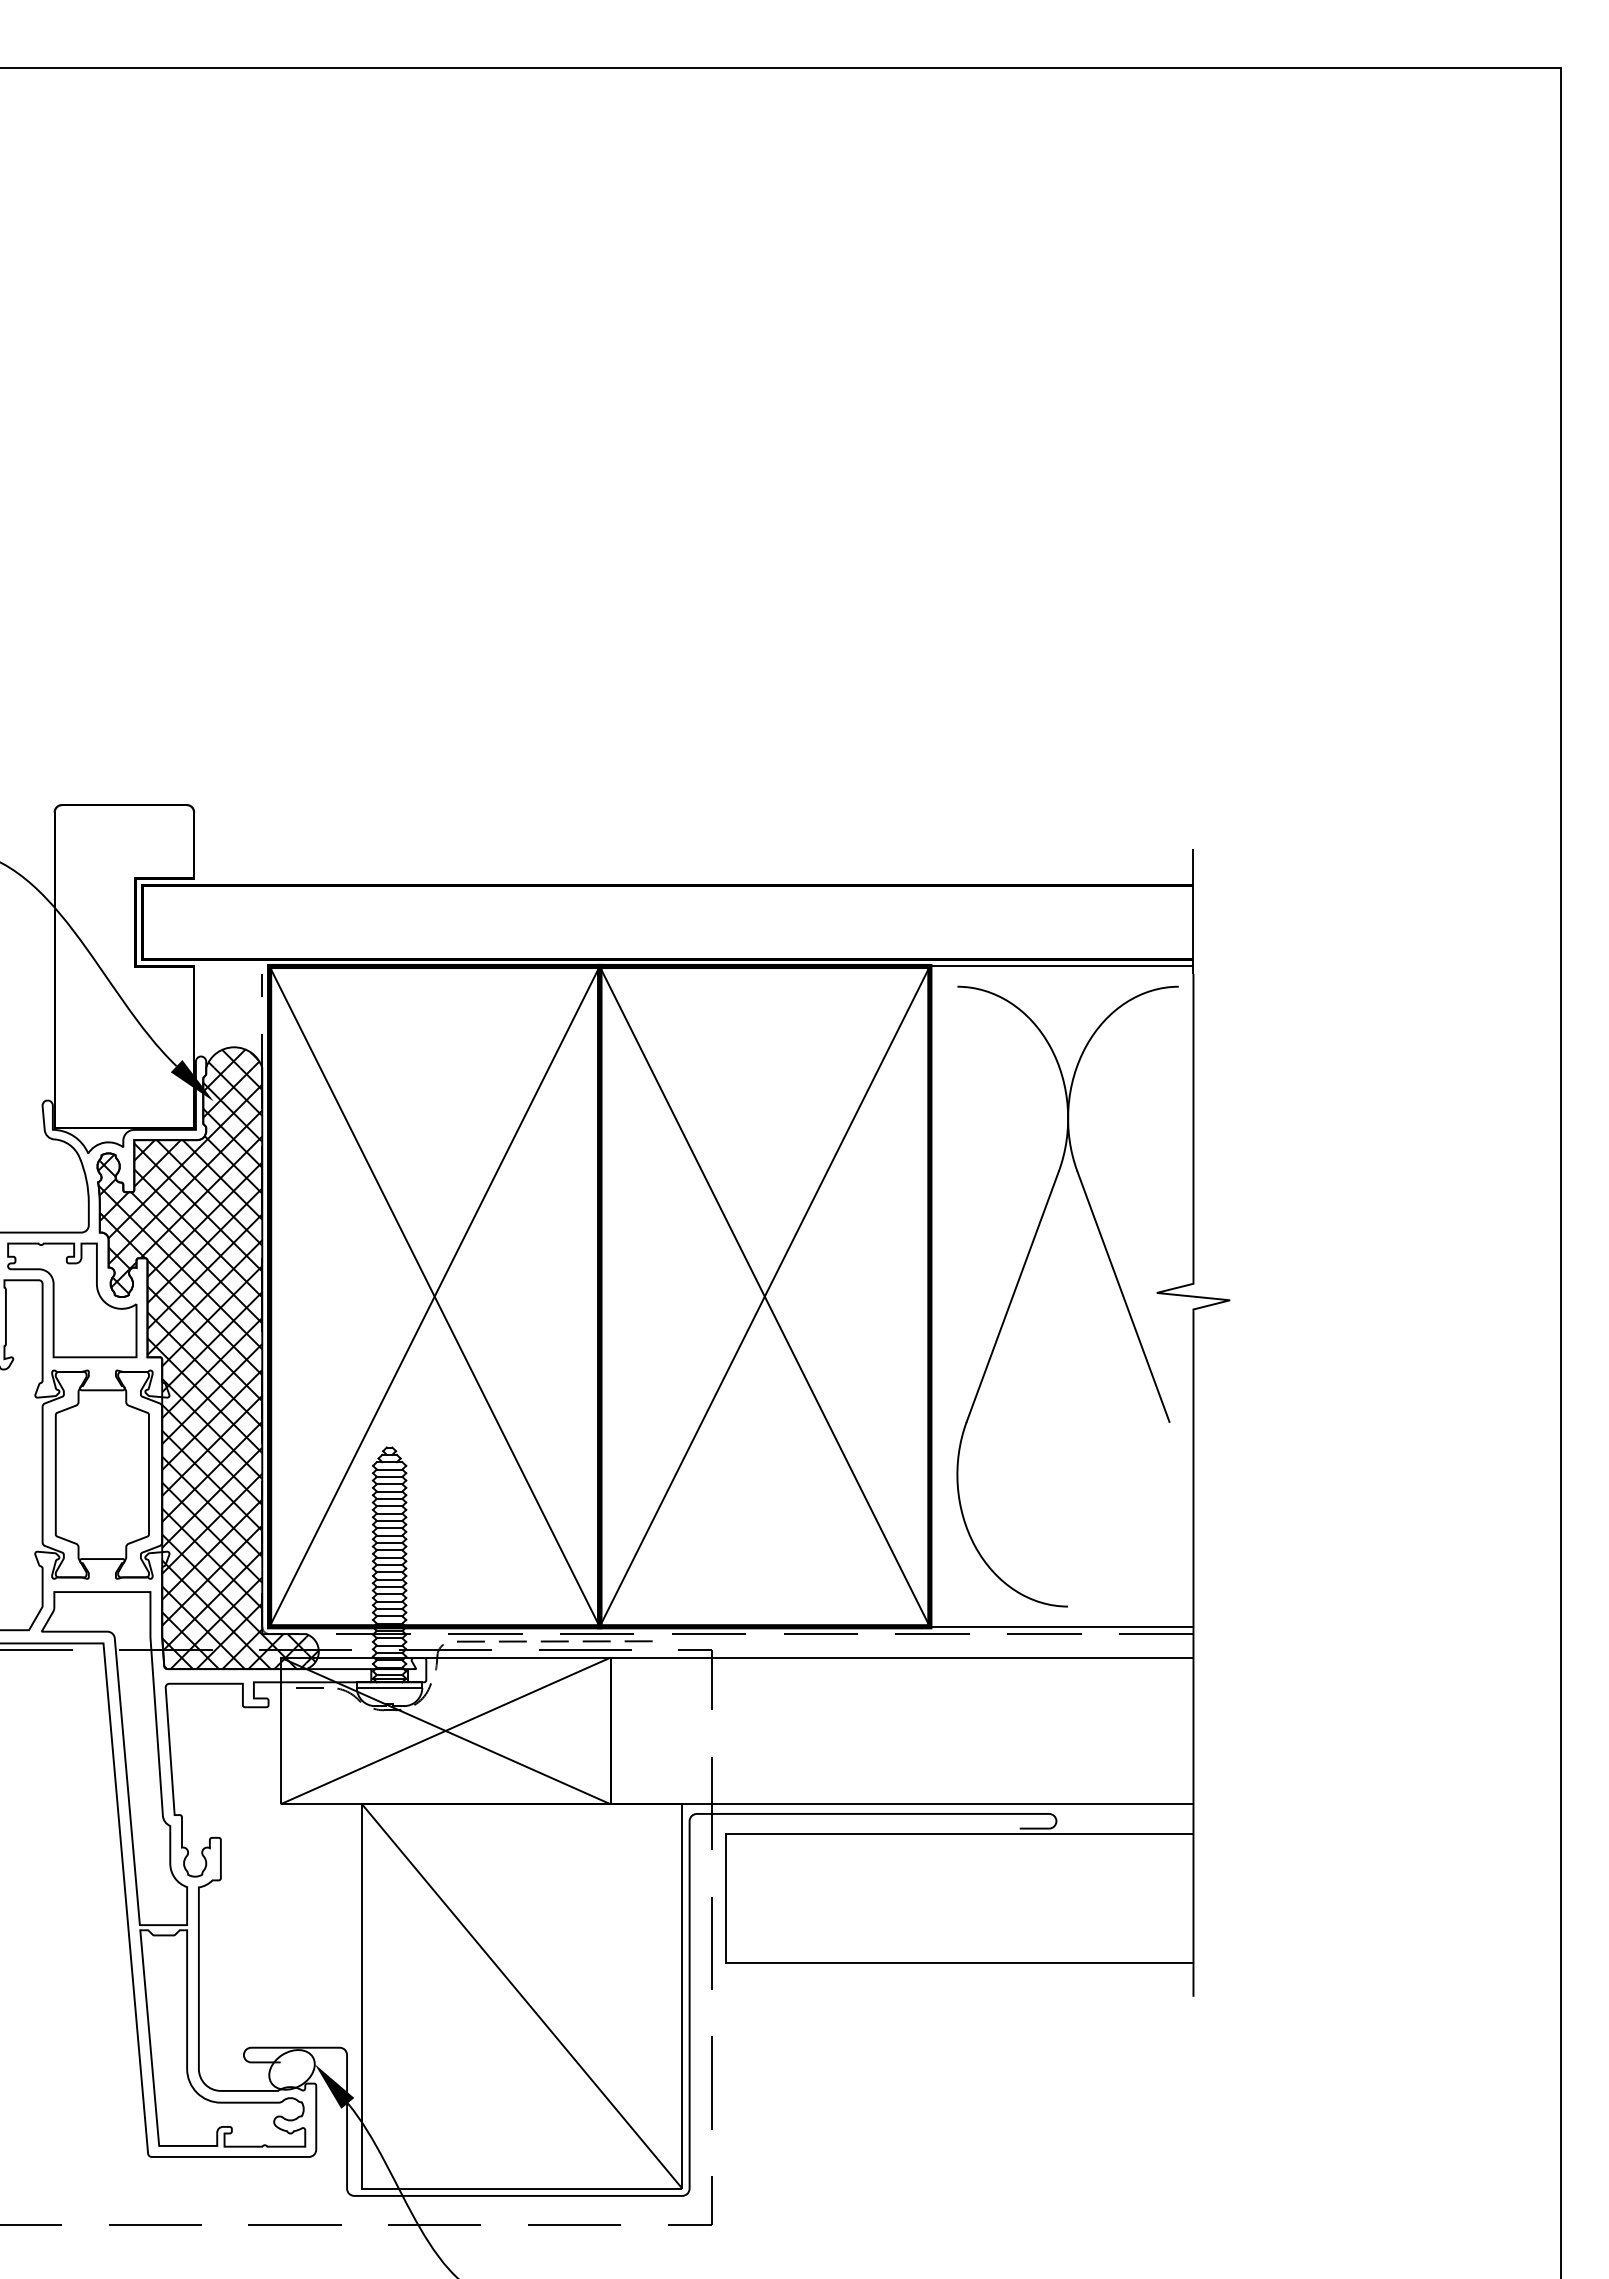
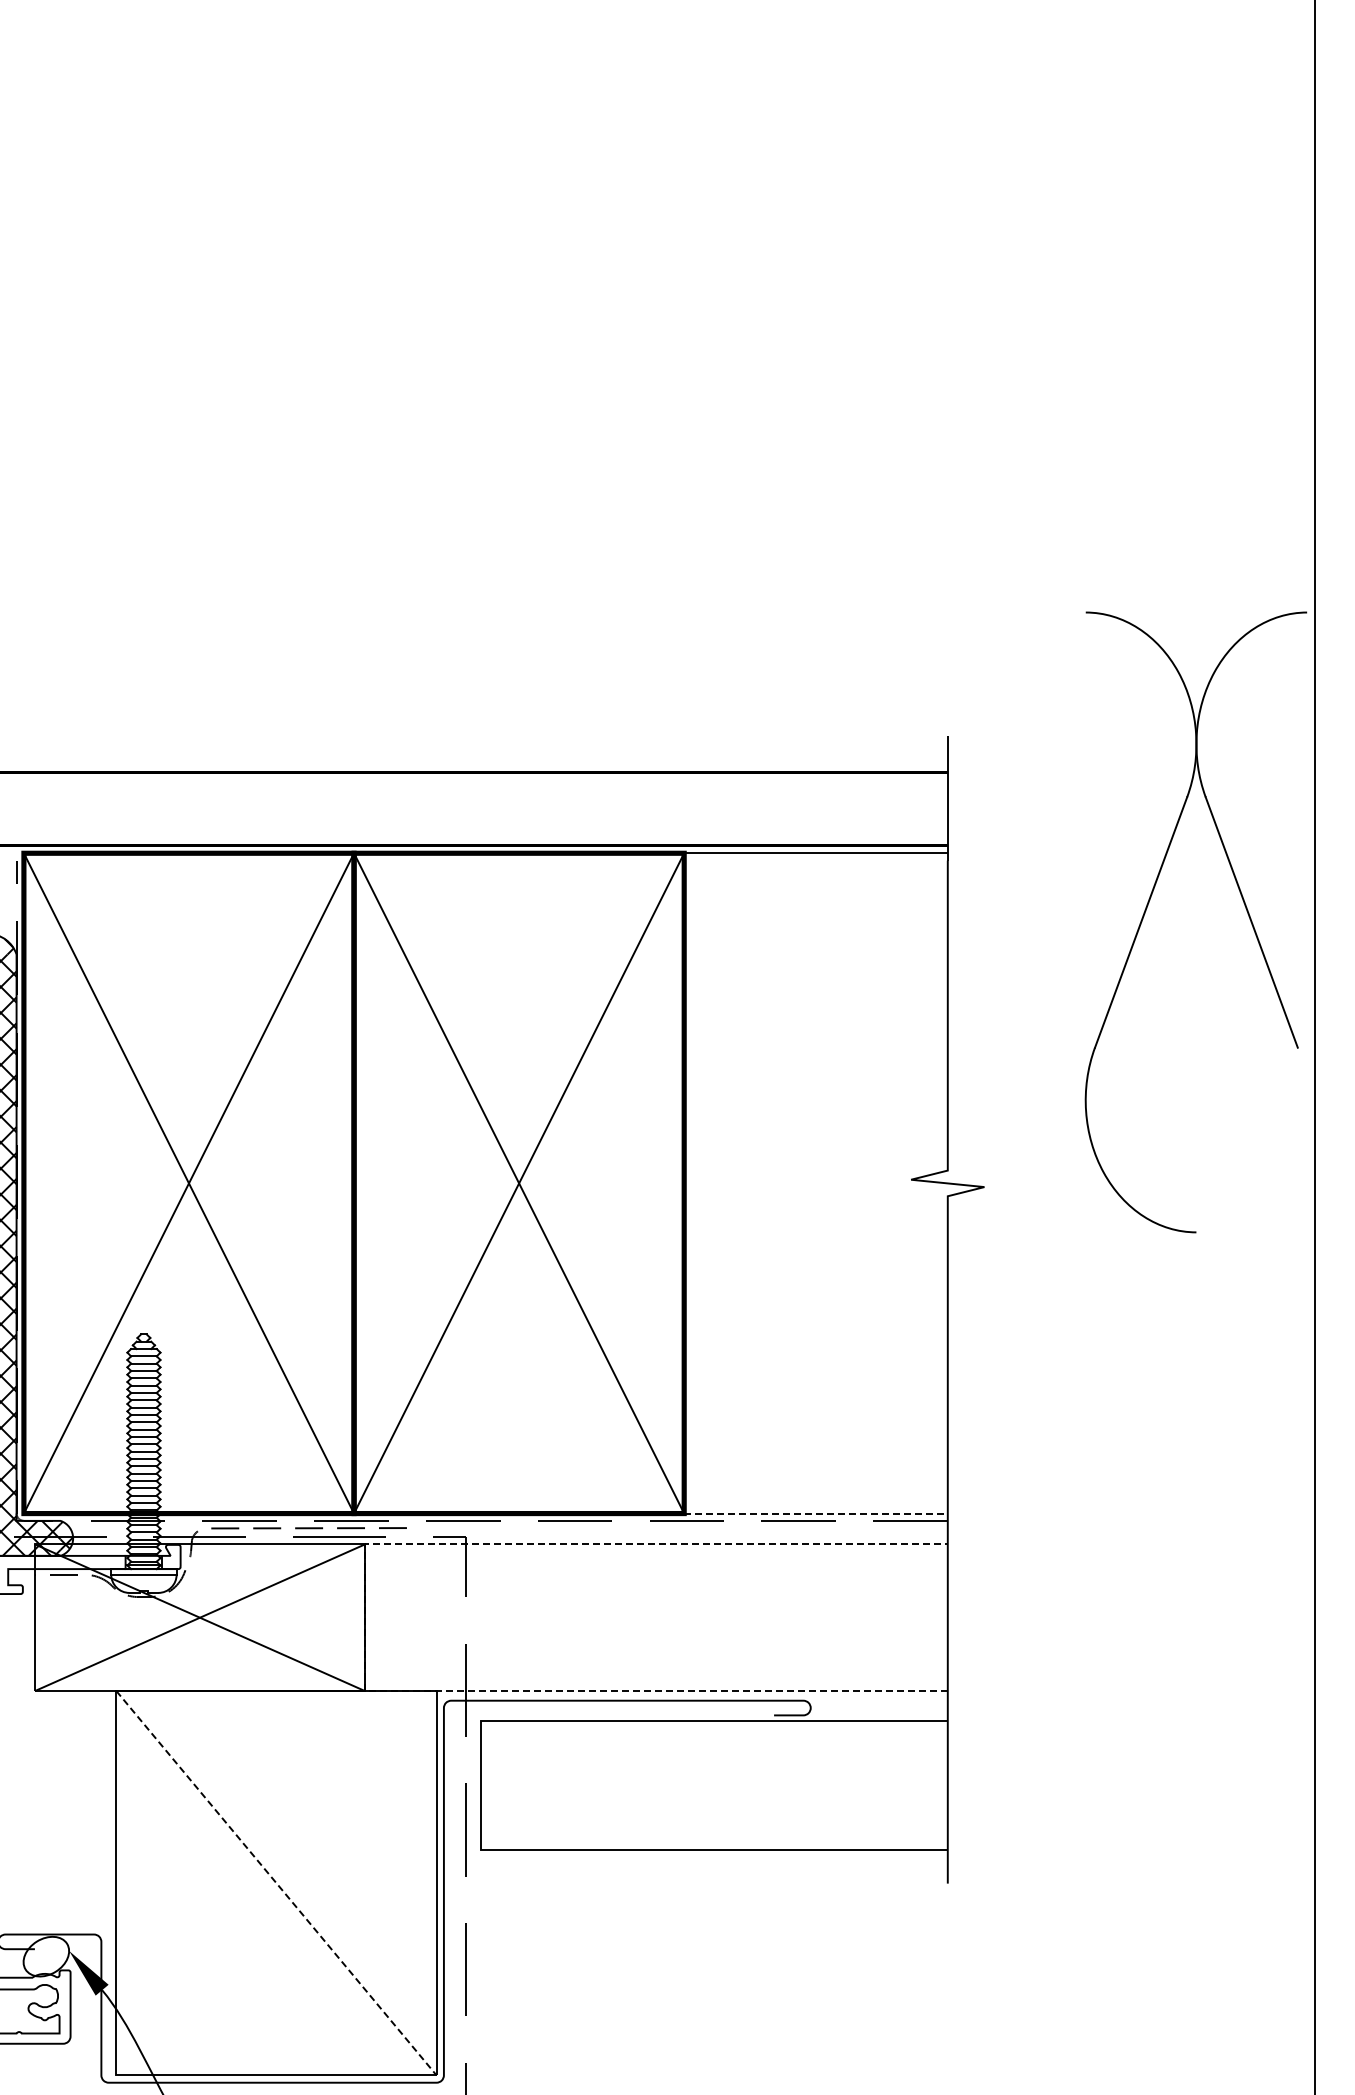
part: (1020, 1279) -> (1148, 905), moved
line: (1061, 1626) -> (815, 1513), solid -> dashed
line: (610, 1730) -> (364, 1617), solid -> dashed
line: (522, 1996) -> (276, 1883), solid -> dashed

